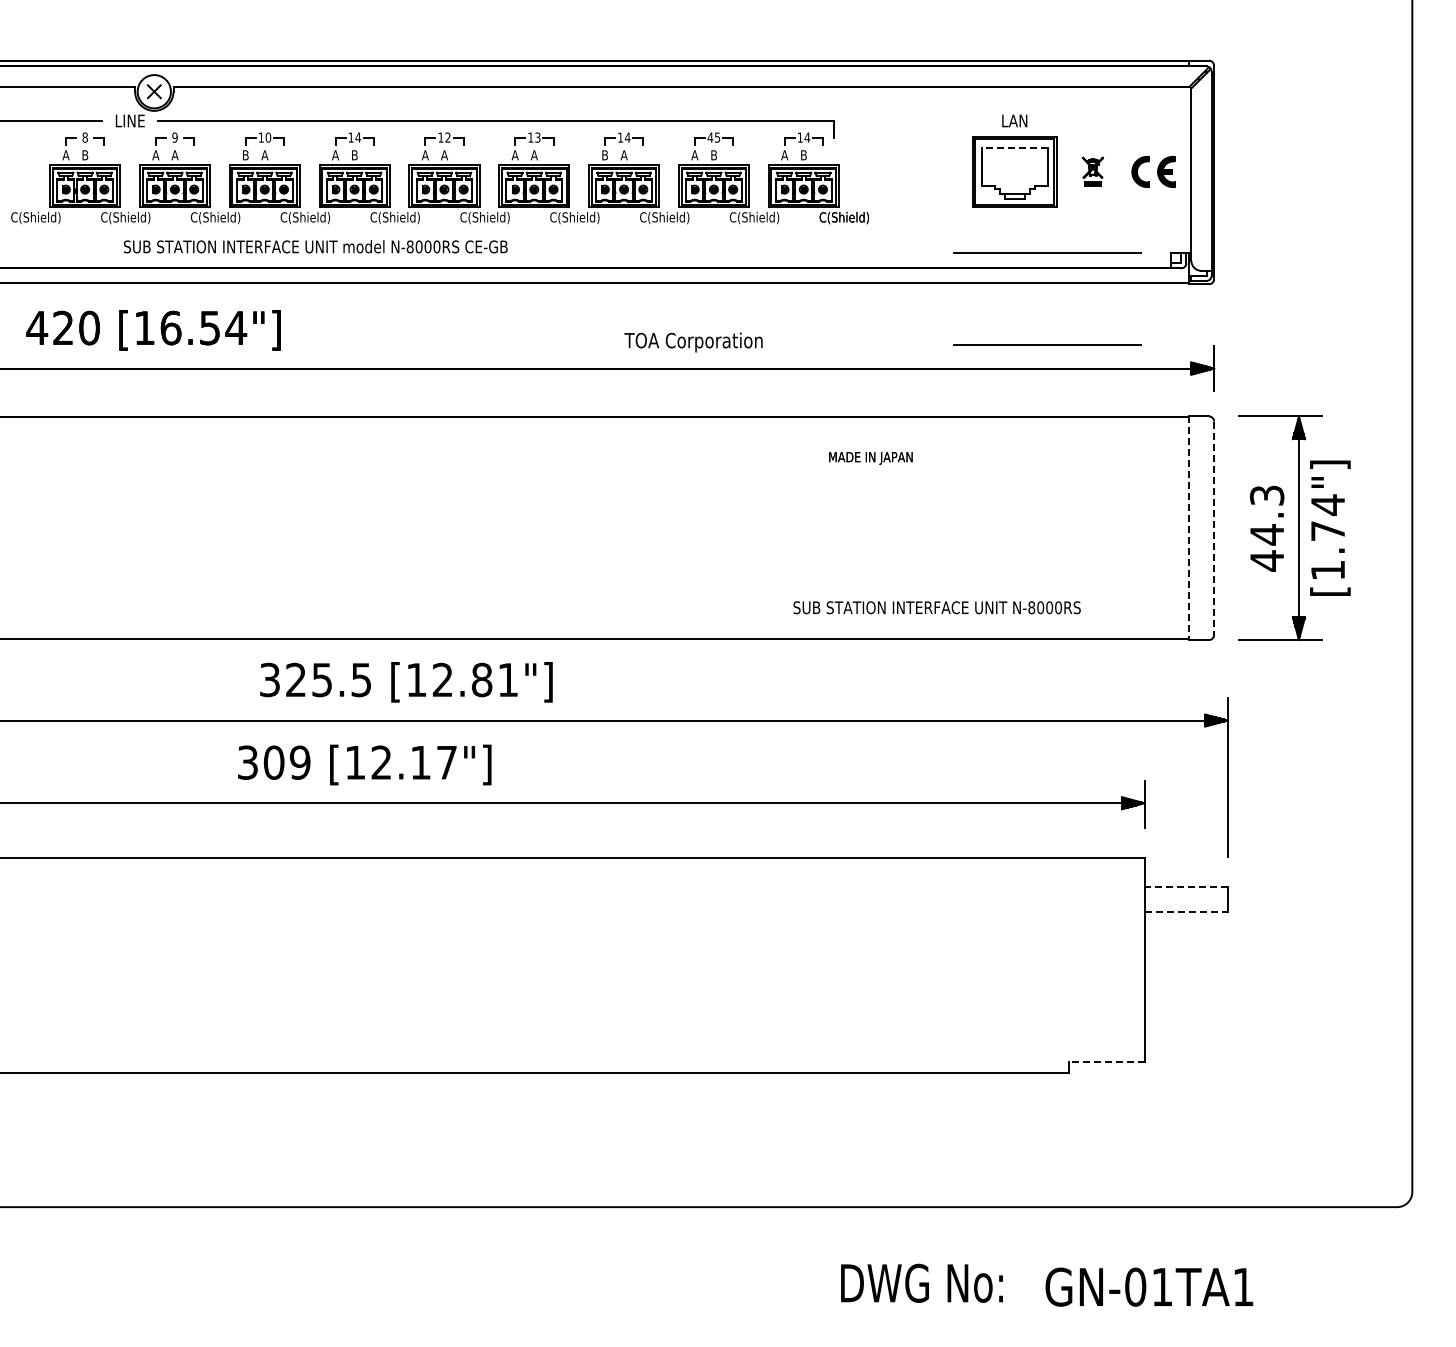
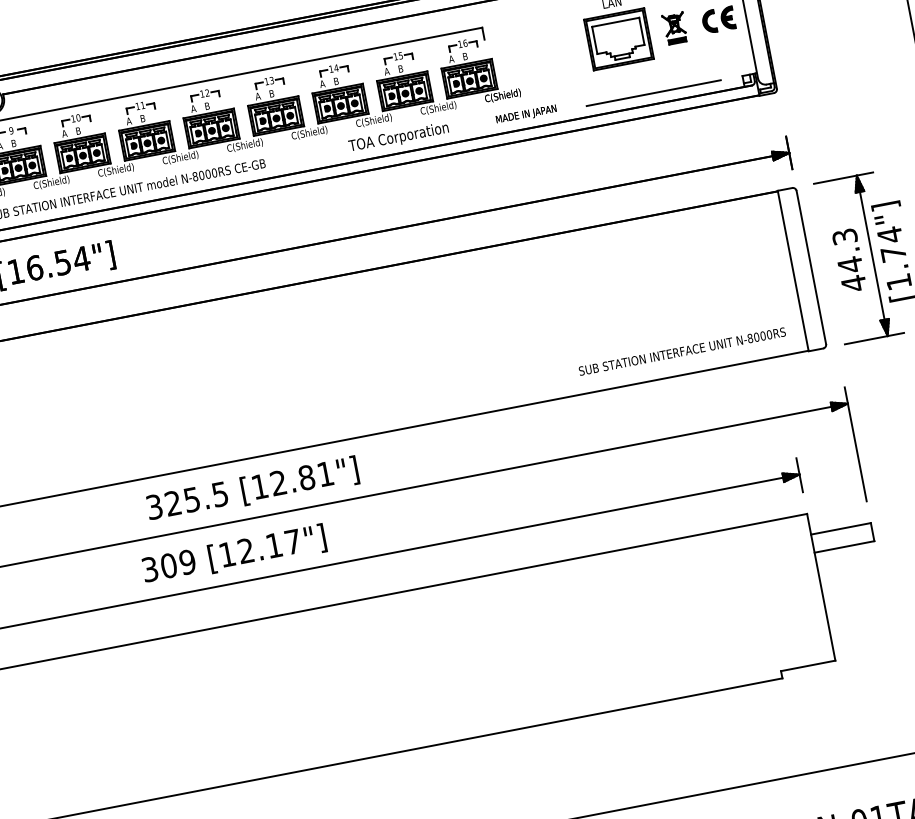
text: (358, 137) -> (143, 105), 14 -> 11
text: (710, 137) -> (395, 56), 45 -> 15
text: (807, 137) -> (465, 43), 14 -> 16
line: (1014, 148) -> (615, 22), dashed -> solid
text: (174, 155) -> (13, 143), A -> B
text: (245, 155) -> (64, 133), B -> A
text: (264, 155) -> (78, 131), A -> B
text: (444, 155) -> (207, 106), A -> B
text: (533, 155) -> (271, 94), A -> B
text: (604, 155) -> (322, 84), B -> A
text: (623, 155) -> (335, 81), A -> B
part: (1092, 171) -> (674, 28), size x1.43
text: (693, 342) -> (398, 137), moved
line: (1047, 344) -> (666, 158), removed
text: (870, 458) -> (526, 114), moved
line: (1188, 528) -> (793, 271), dashed -> solid
line: (1214, 528) -> (811, 267), dashed -> solid
text: (936, 607) -> (681, 351), moved
line: (1186, 886) -> (841, 528), dashed -> solid
line: (1186, 912) -> (844, 547), dashed -> solid
line: (1106, 1062) -> (807, 665), dashed -> solid

